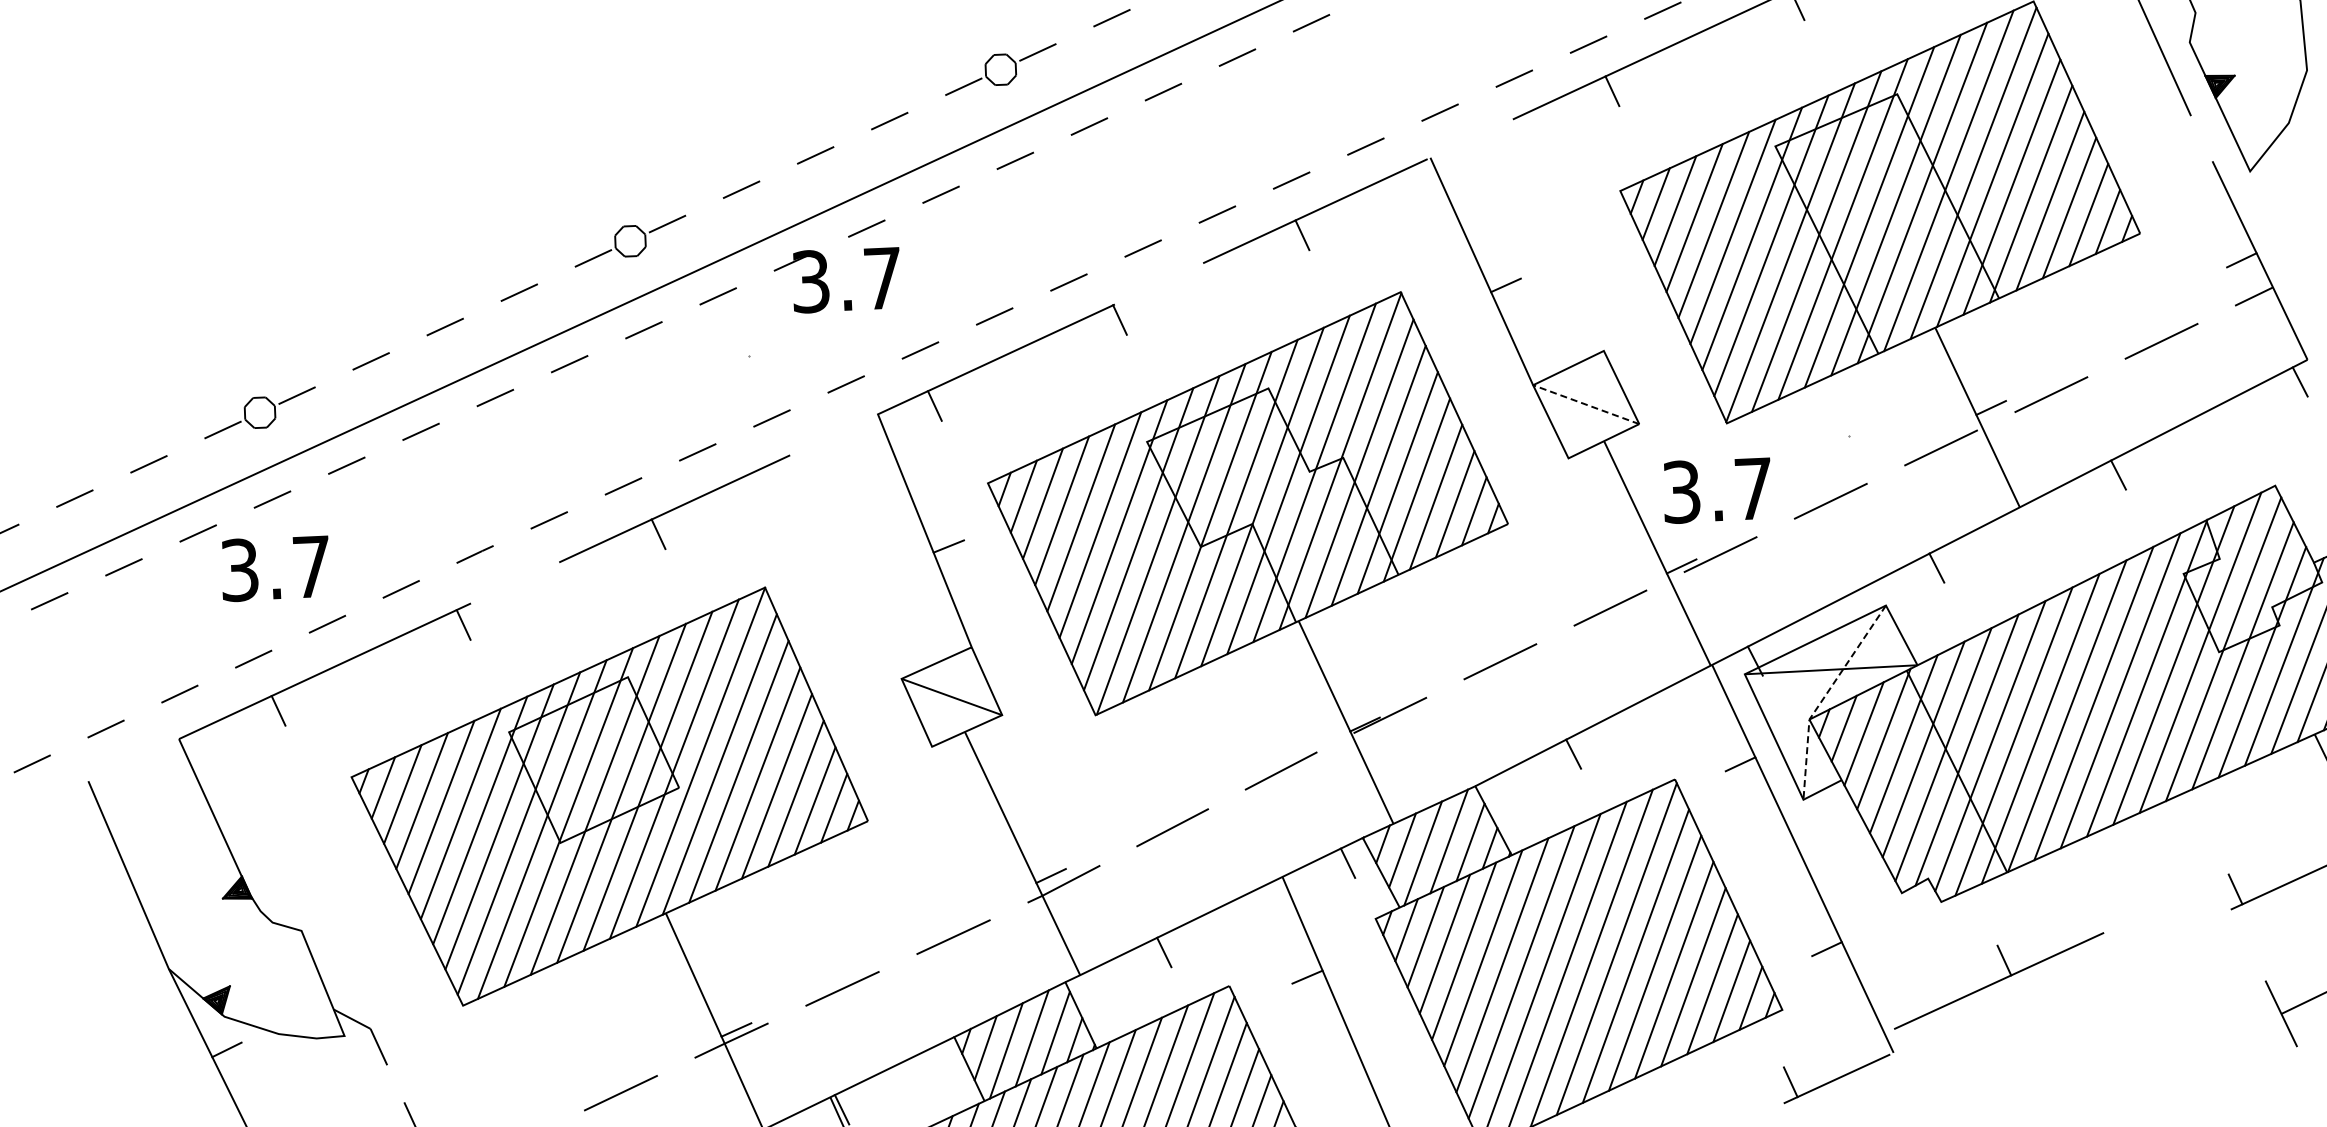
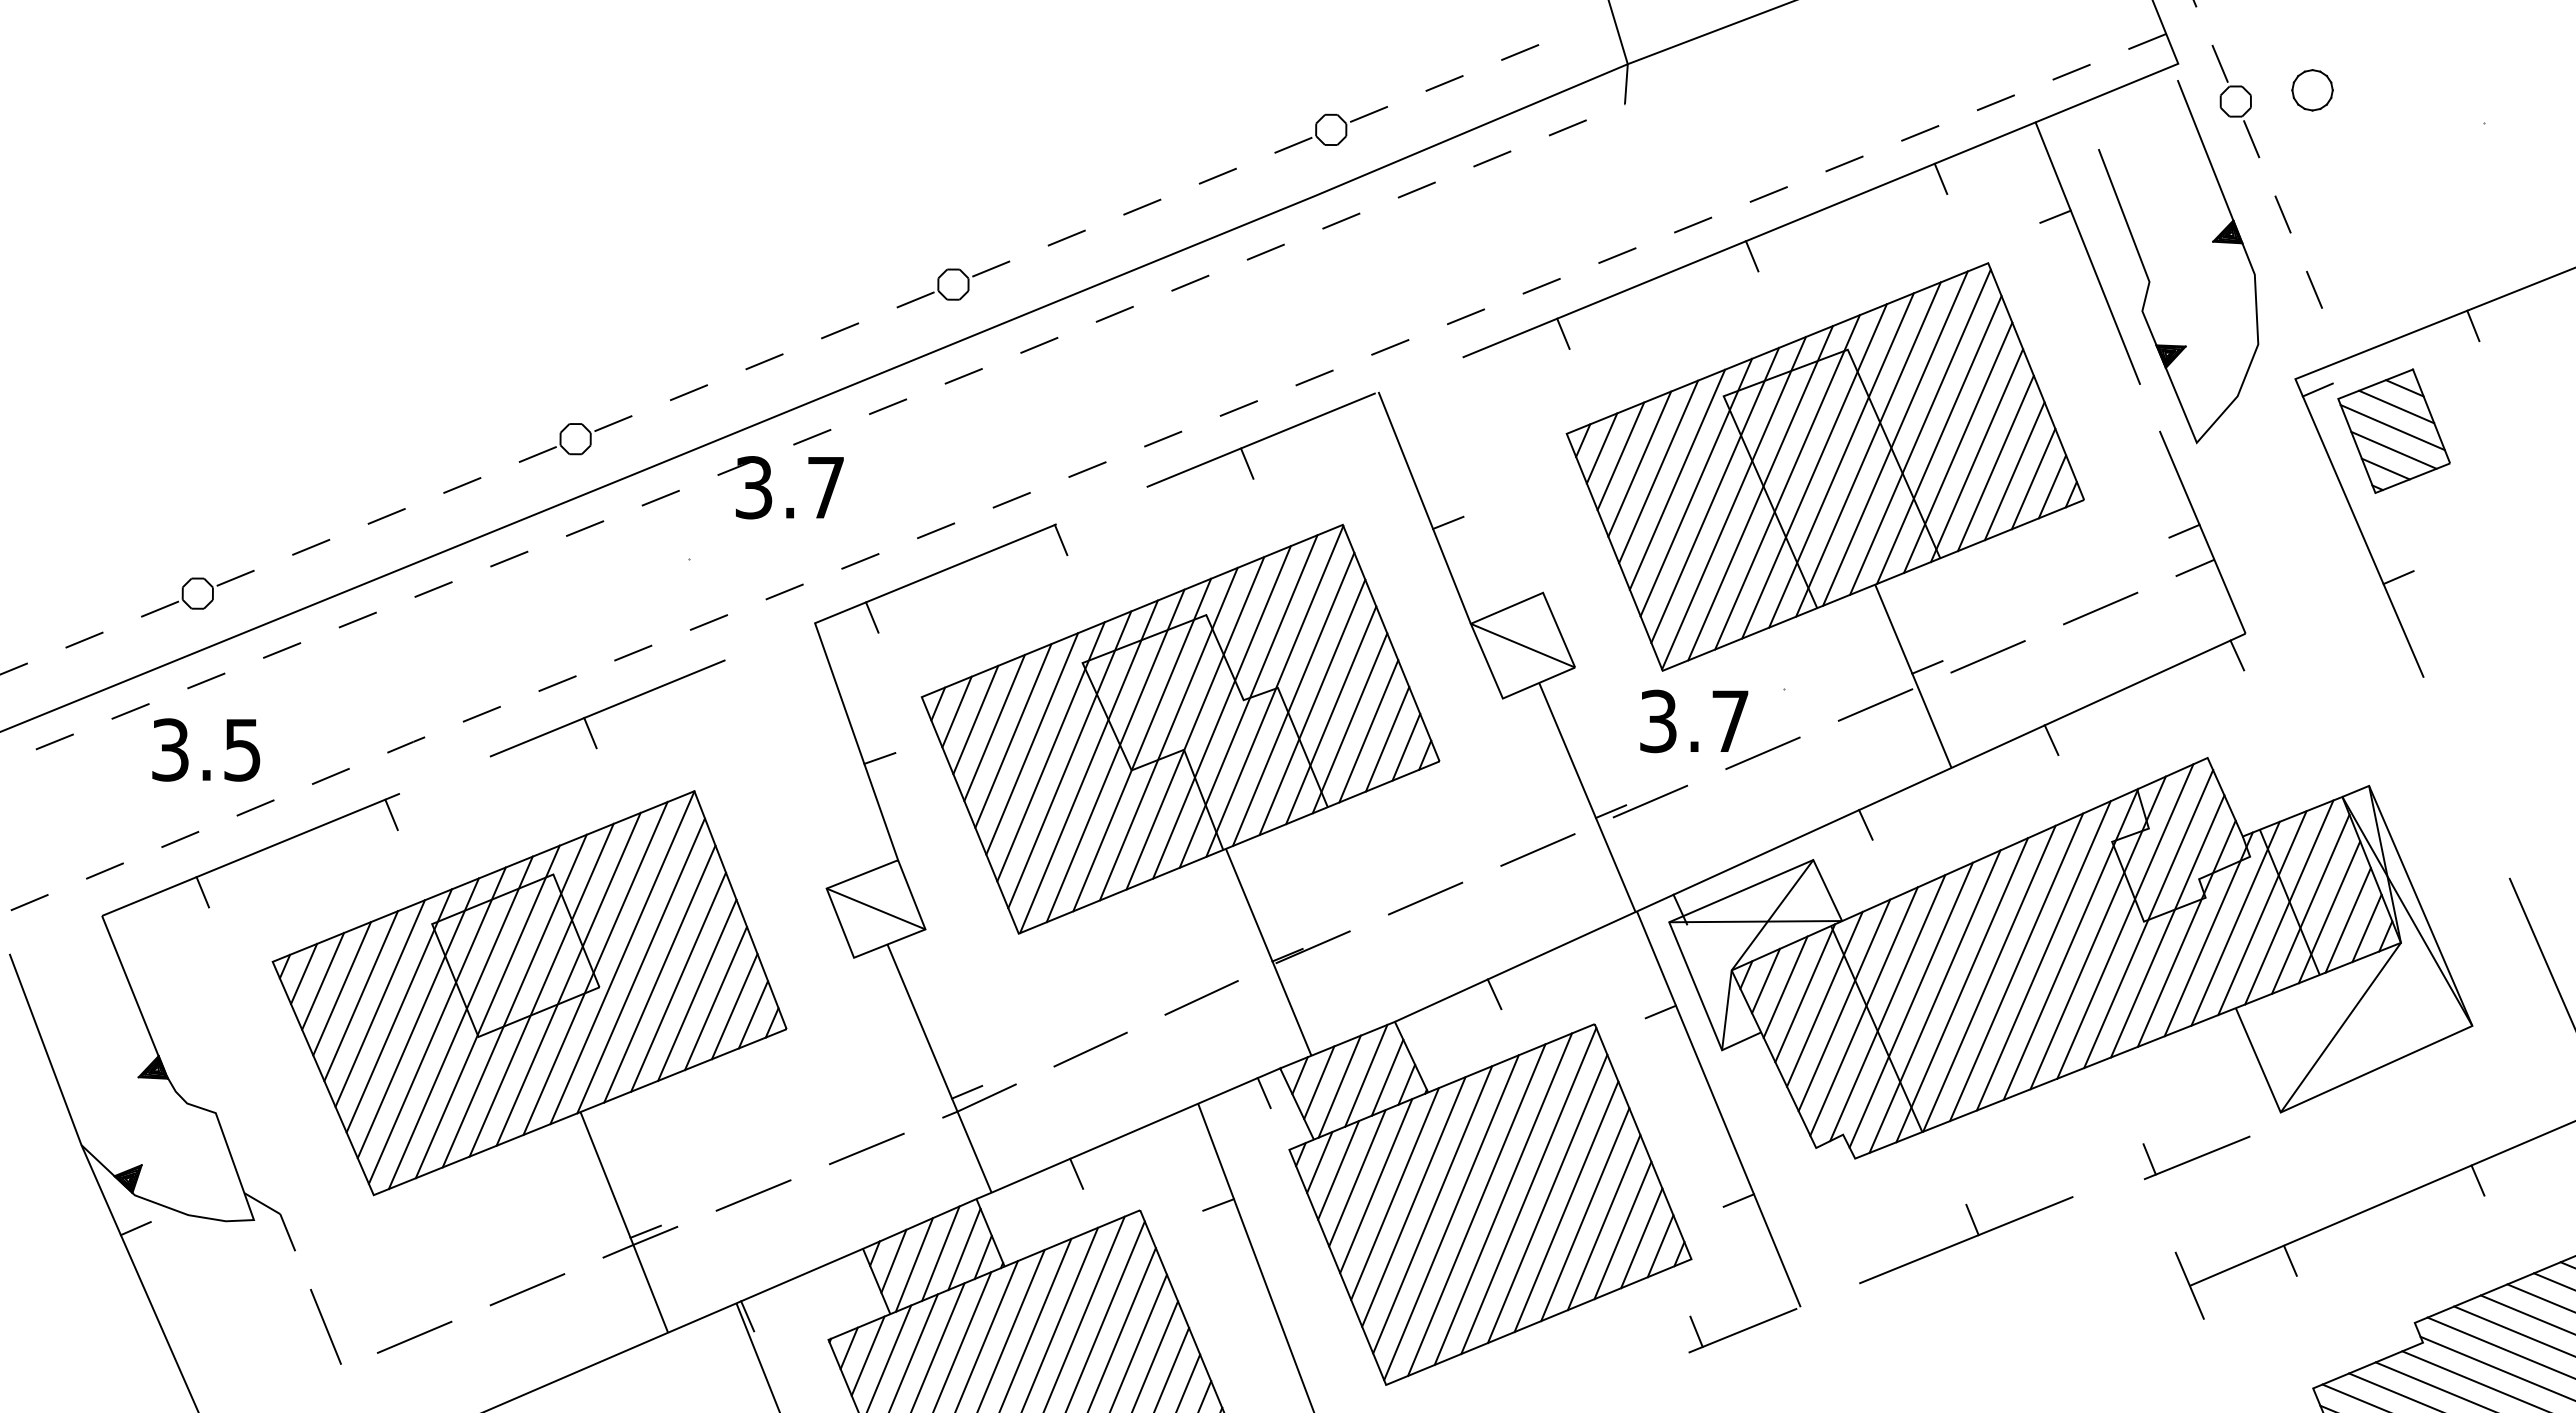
line: (1586, 404) -> (1523, 645), dashed -> solid
text: (1717, 490) -> (1694, 721), moved
text: (311, 567) -> (242, 750), 3.7 -> 3.5
line: (1825, 696) -> (1748, 948), dashed -> solid
part: (1999, 981) -> (1966, 1240), moved

